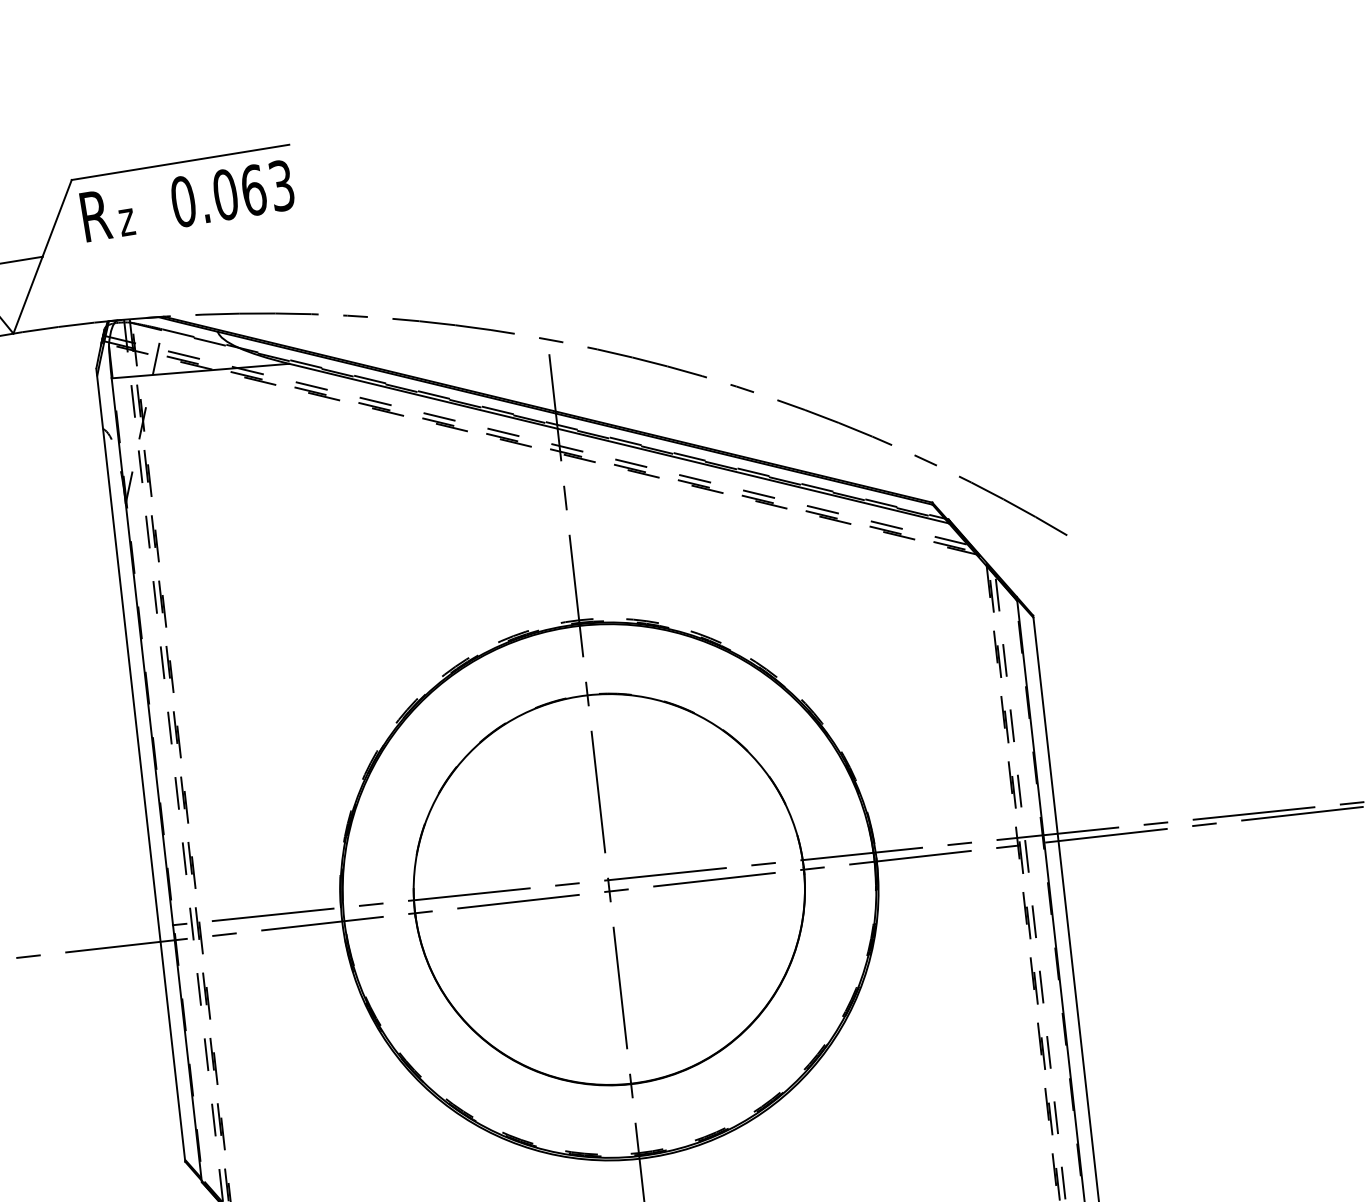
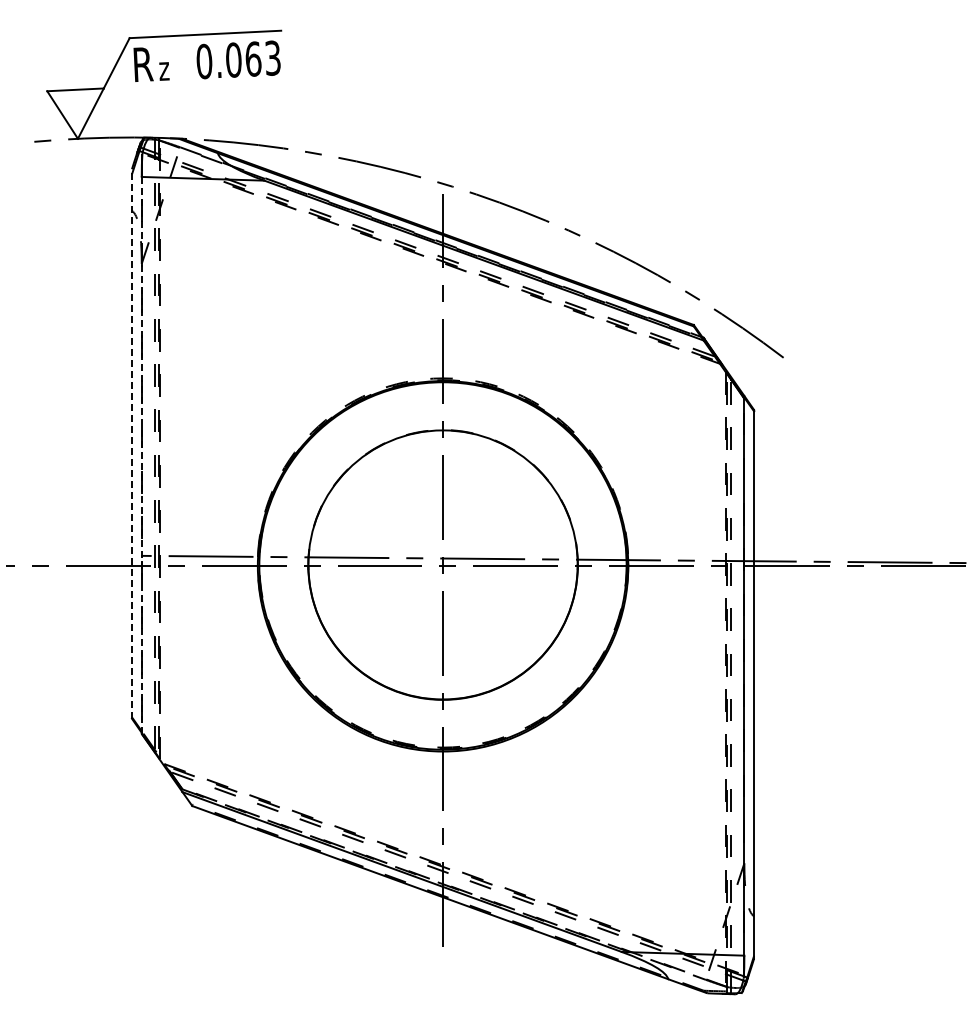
line: (140, 764) -> (131, 443), solid -> dashed
line: (156, 778) -> (141, 454), solid -> dashed

